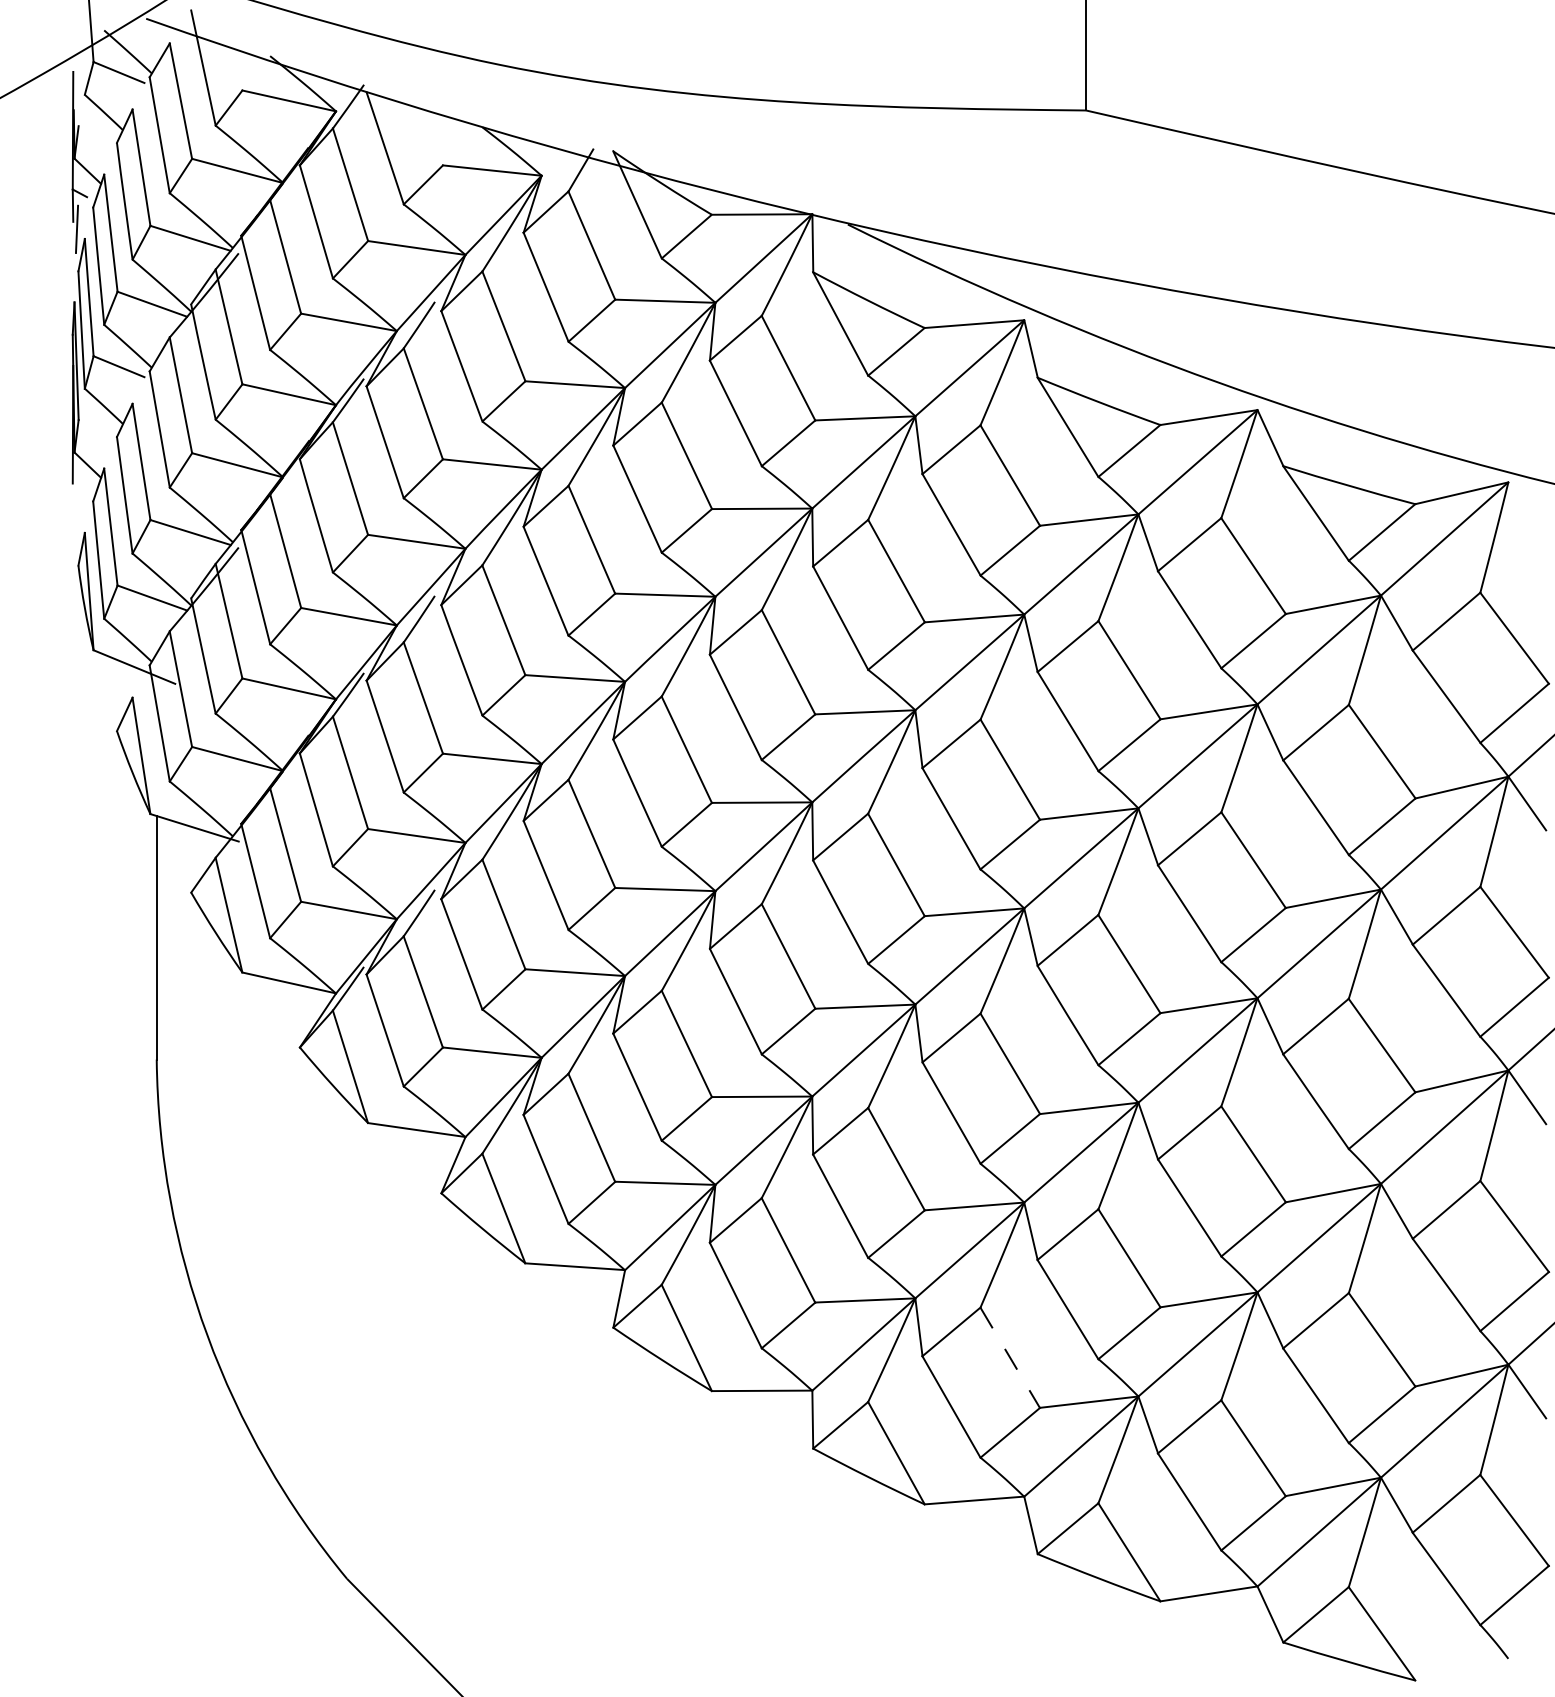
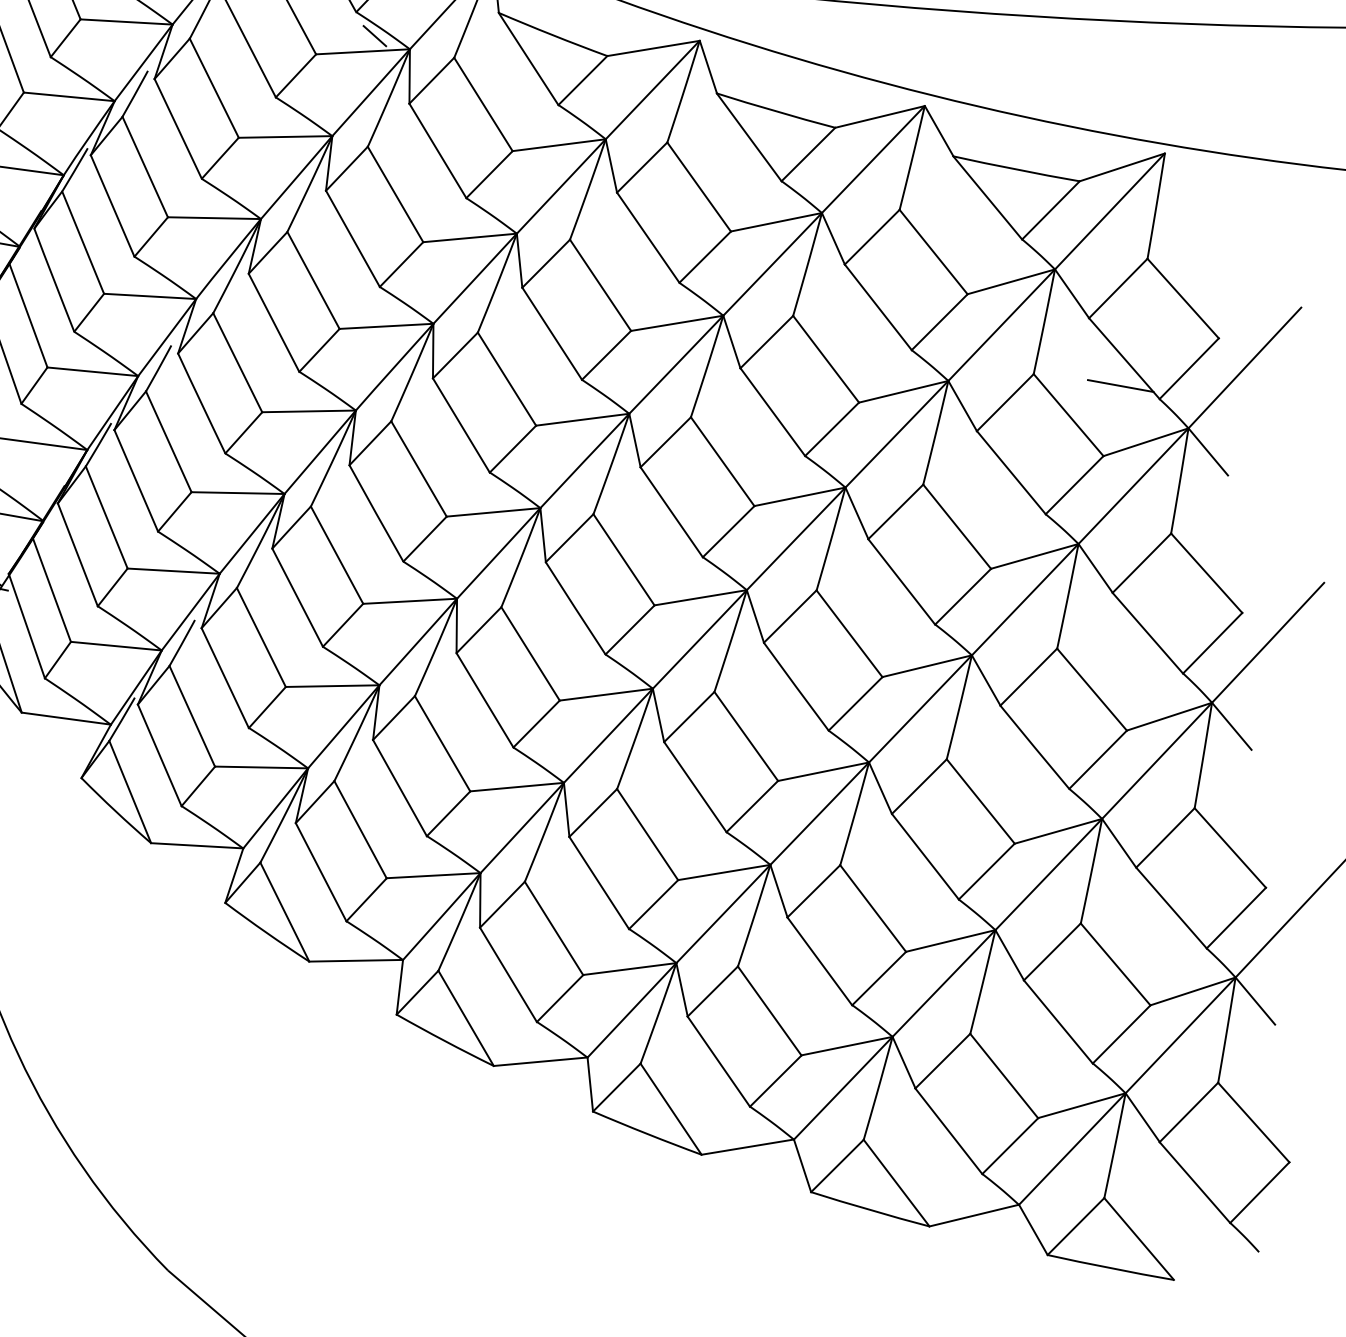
line: (679, 285) -> (374, 35), added
line: (1439, 725) -> (1120, 386), added
line: (1010, 1358) -> (770, 1011), dashed -> solid

